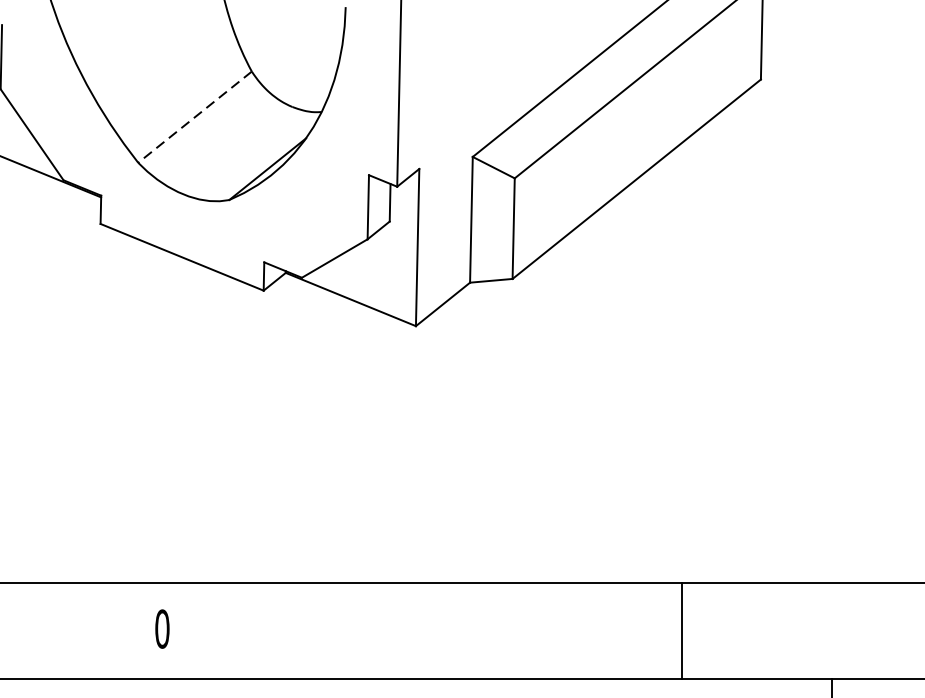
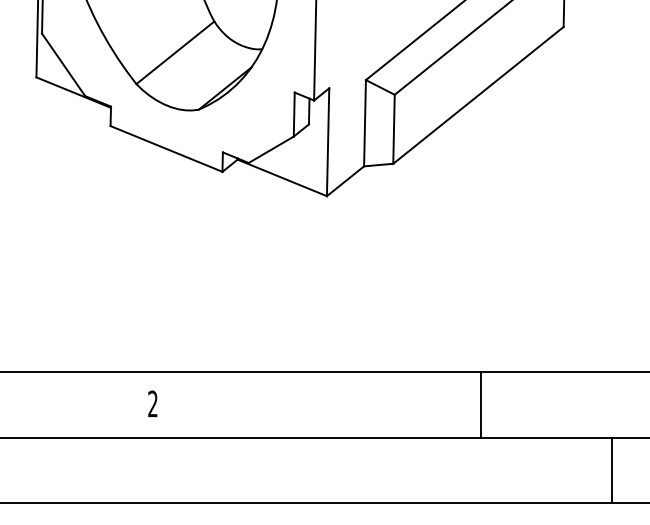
line: (195, 116) -> (175, 52), dashed -> solid
text: (161, 628) -> (152, 403), 0 -> 2
line: (682, 629) -> (481, 404), moved

